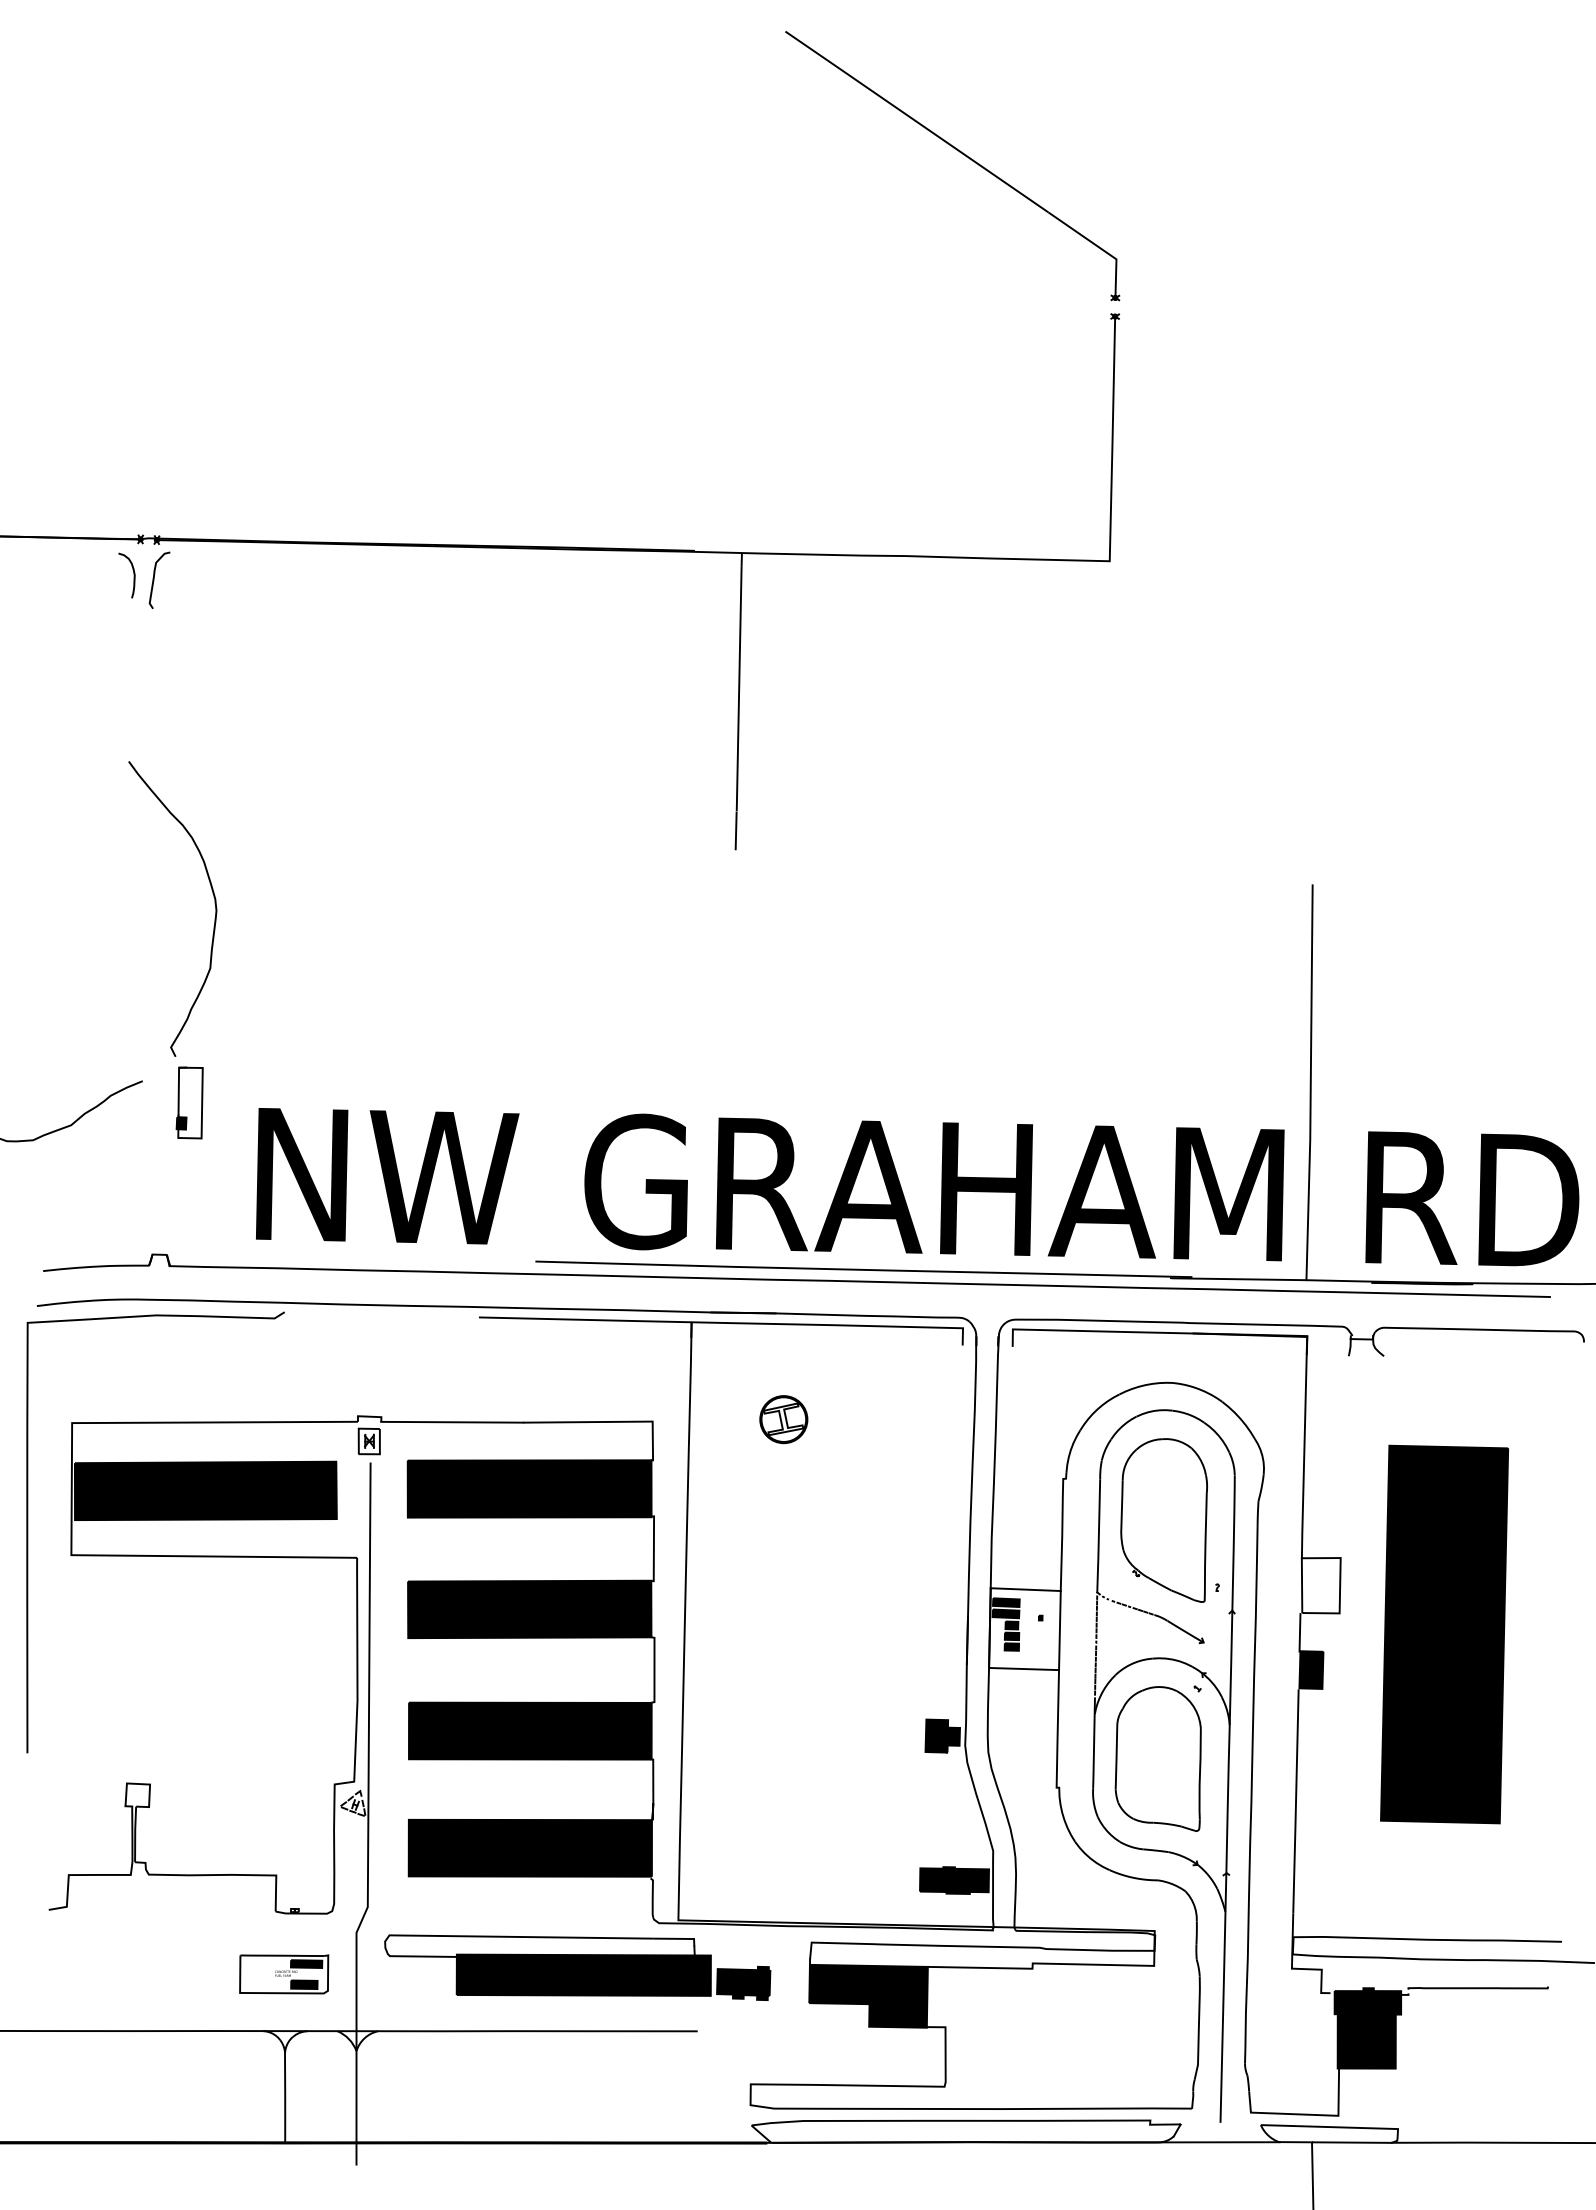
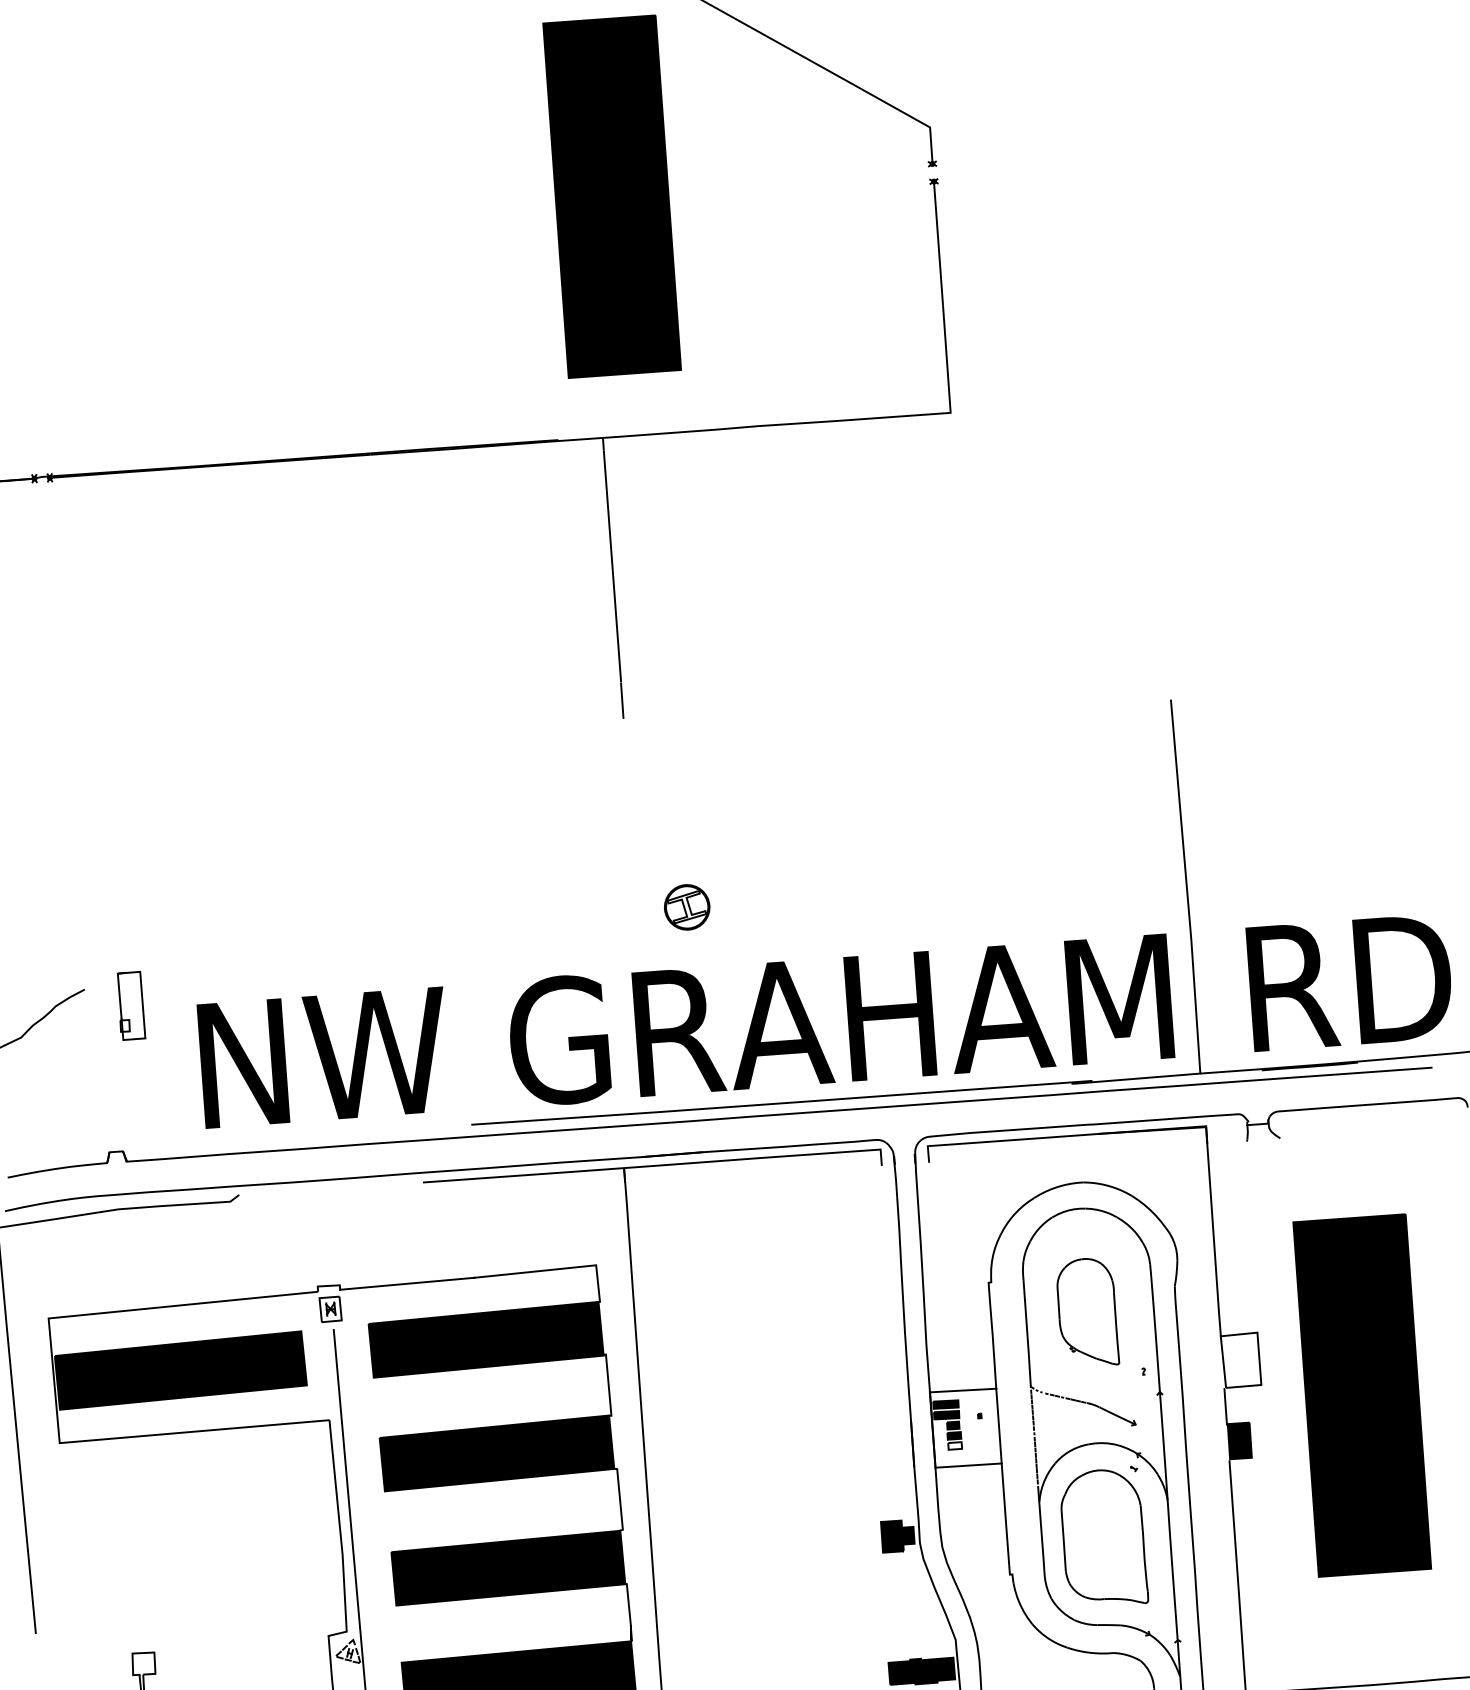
part: (775, 300) -> (612, 196), added
curve: (133, 575) -> (30, 513), removed
curve: (154, 579) -> (51, 515), removed
curve: (214, 903) -> (136, 815), removed
fill: (181, 1123) -> (125, 1026), removed
part: (783, 1419) -> (686, 907), moved
part: (1163, 1520) -> (1086, 1313), size x0.7
fill: (1011, 1646) -> (954, 1445), removed

